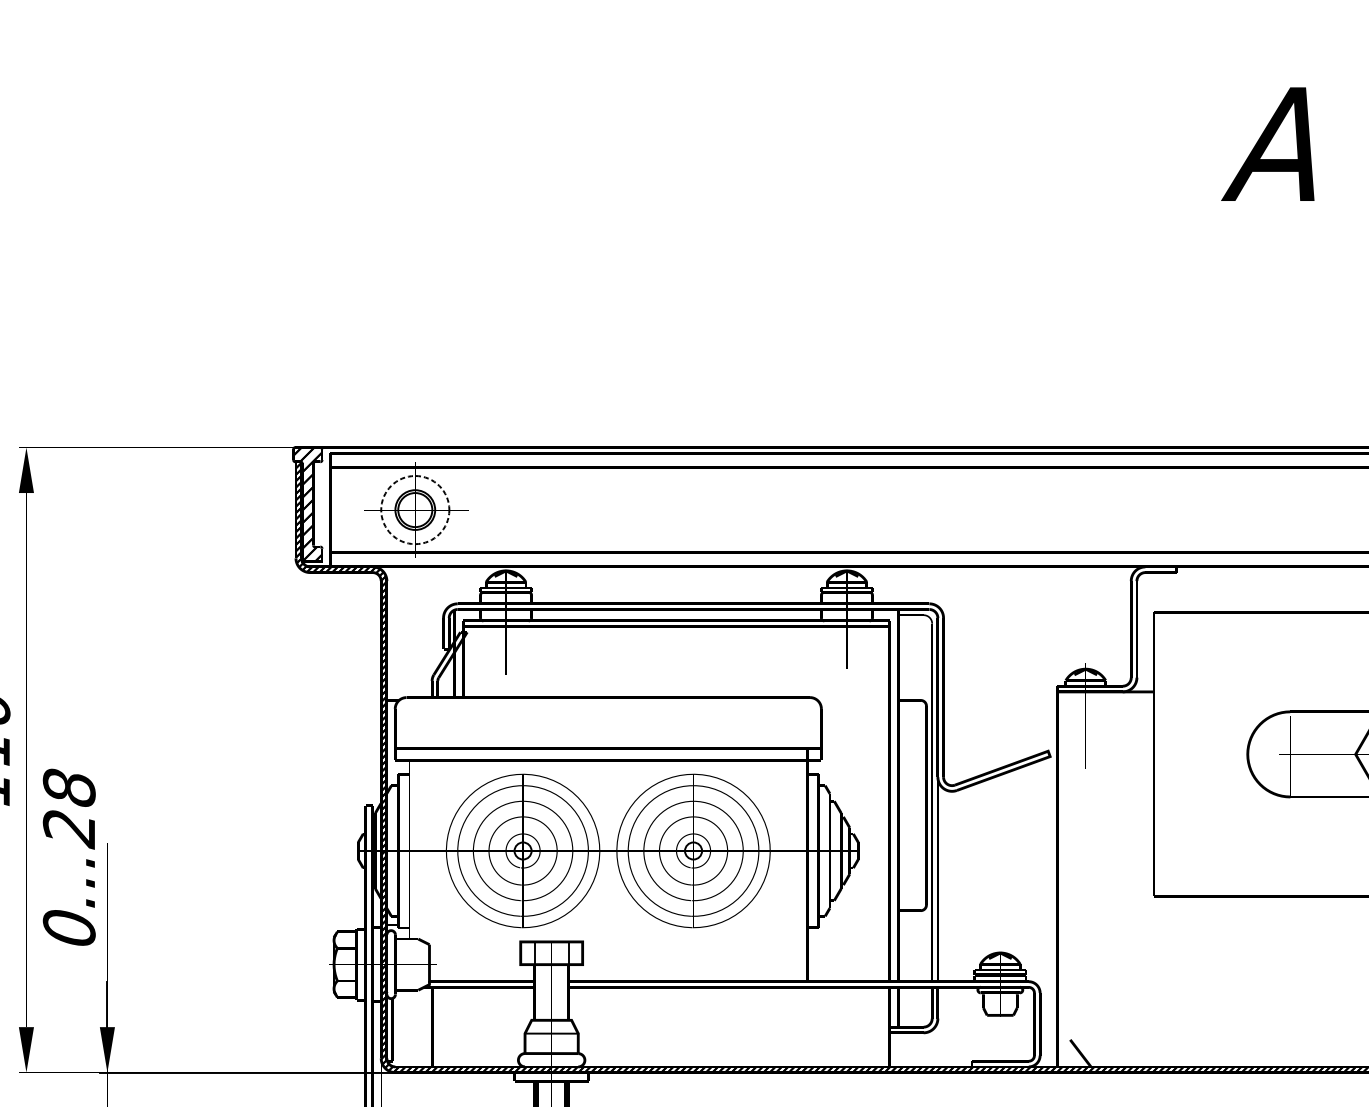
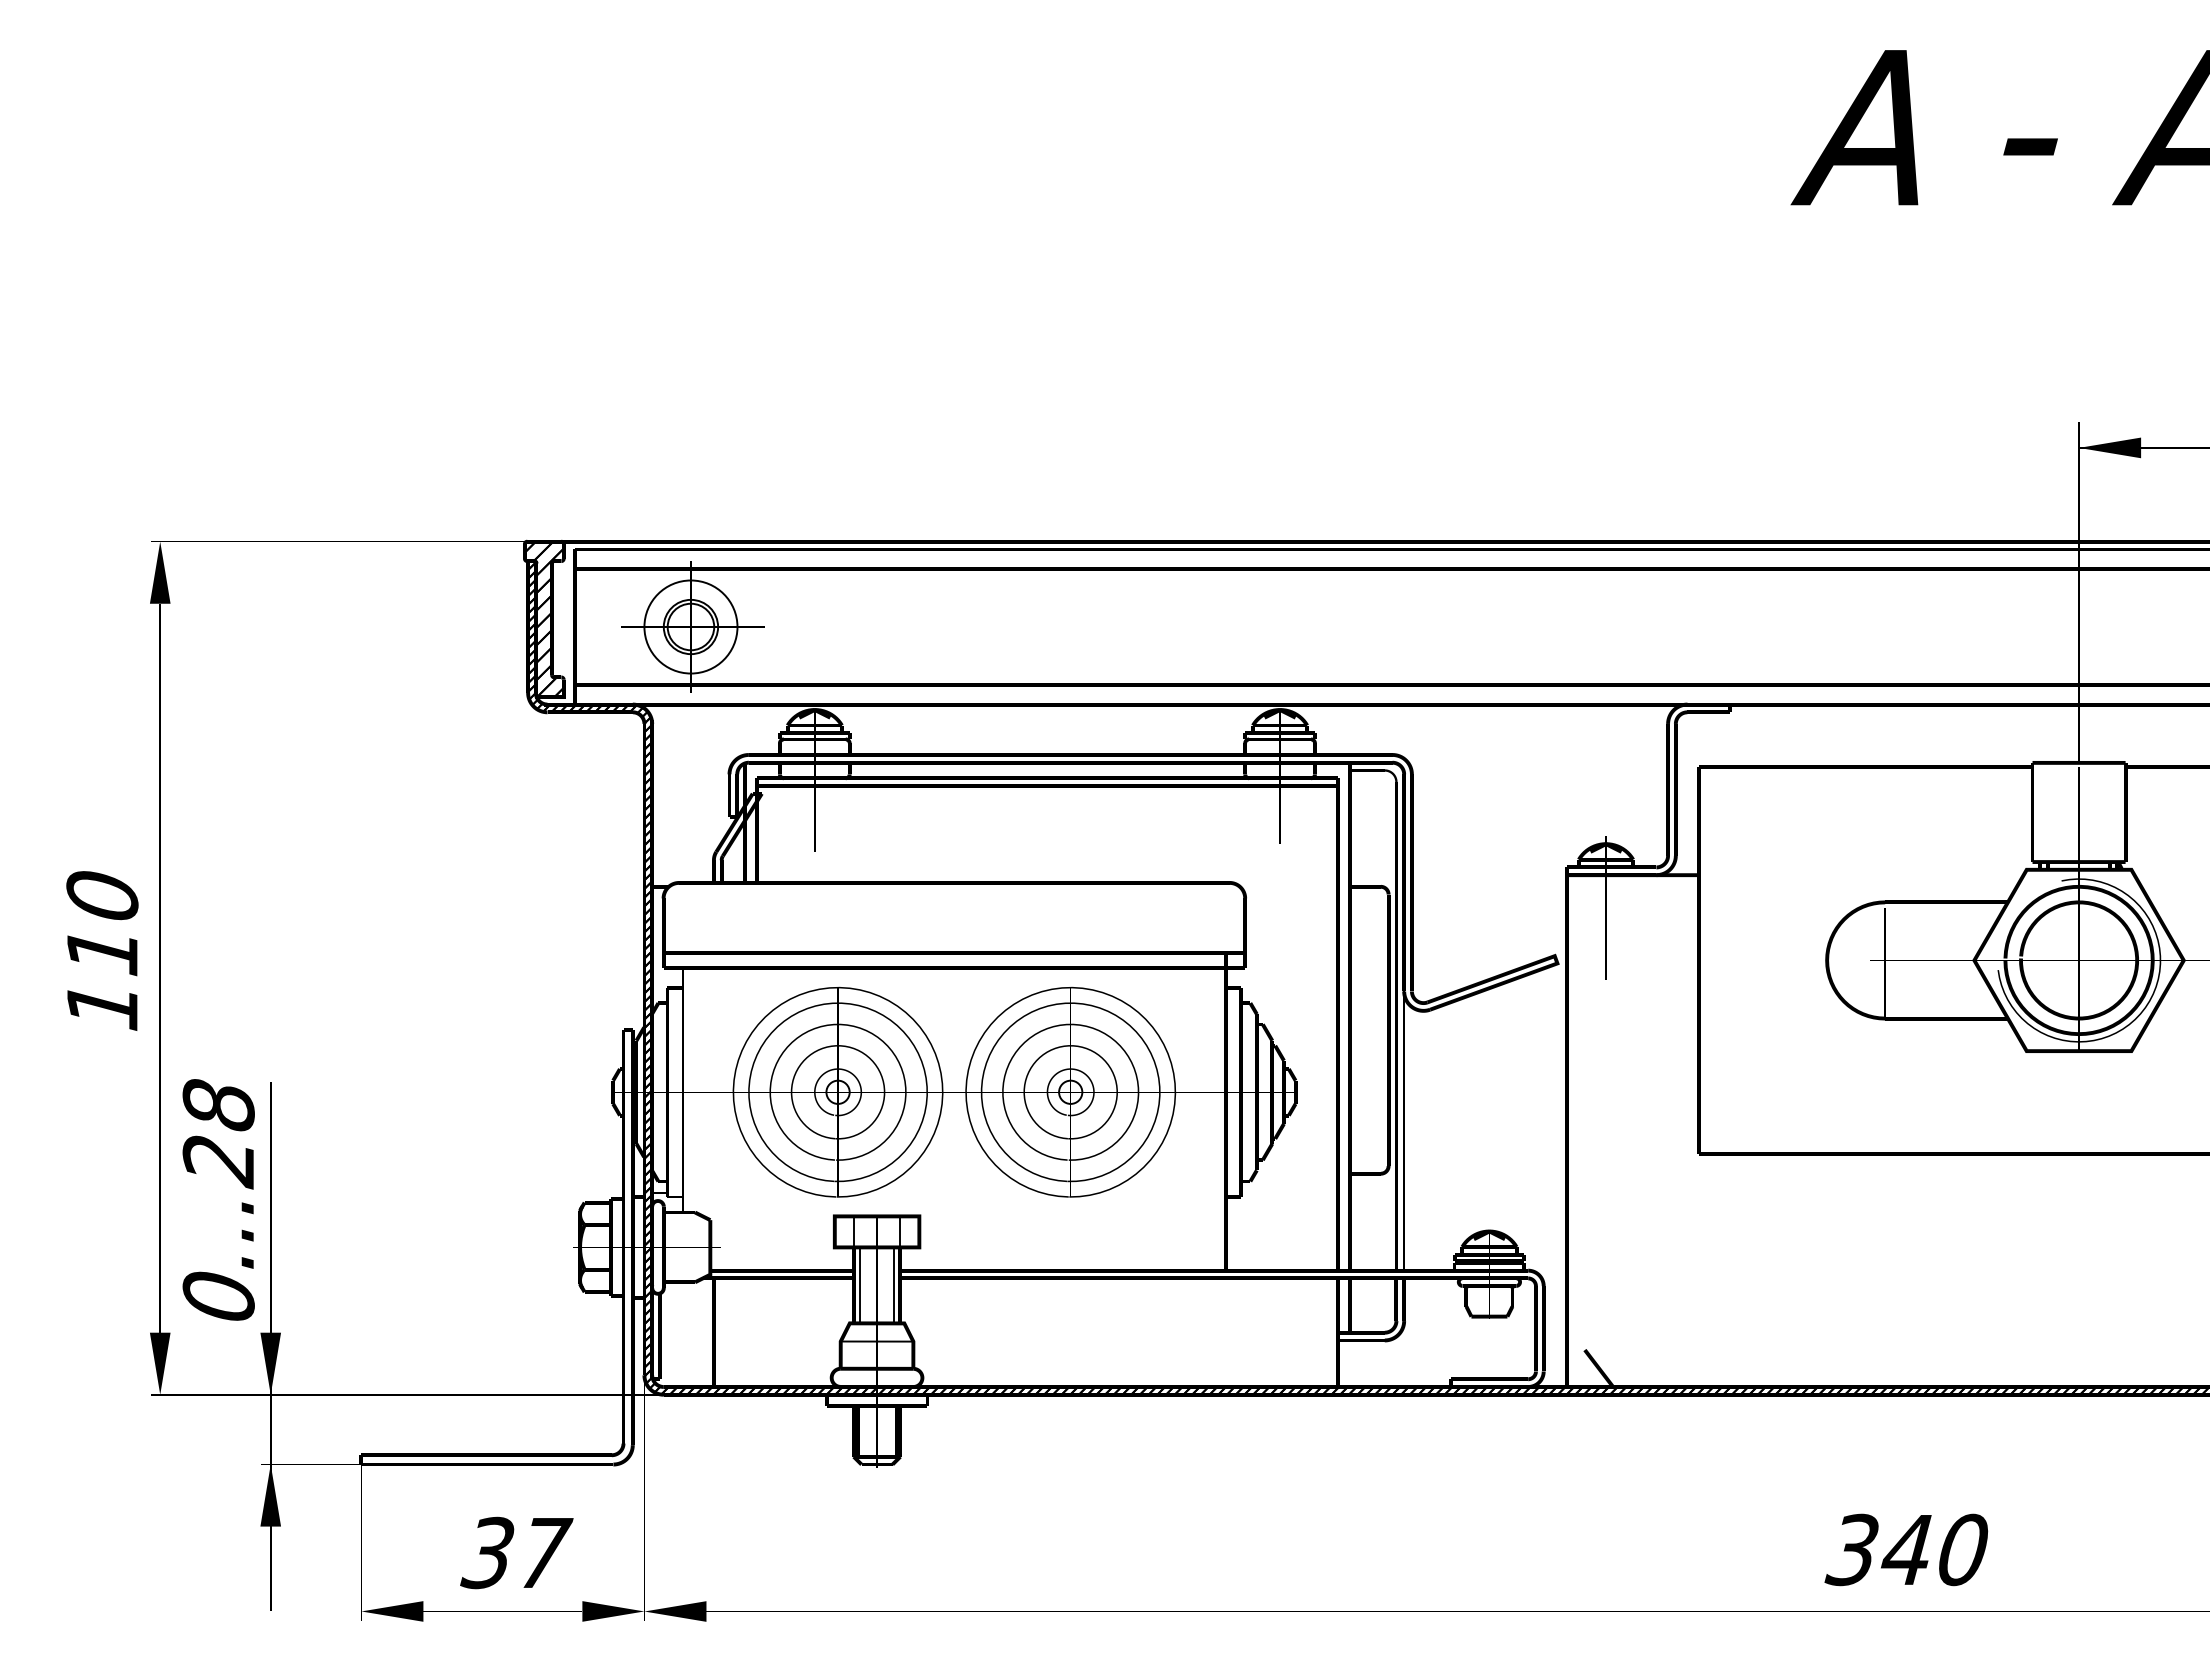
circle: (414, 509) -> (690, 626), dashed -> solid
text: (69, 857) -> (218, 1199), moved
line: (539, 992) -> (860, 1285), added
line: (564, 992) -> (894, 1285), added

